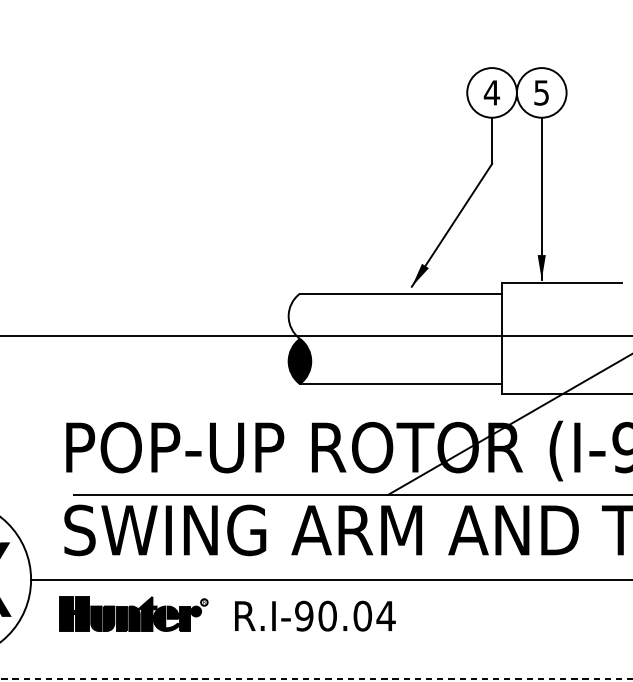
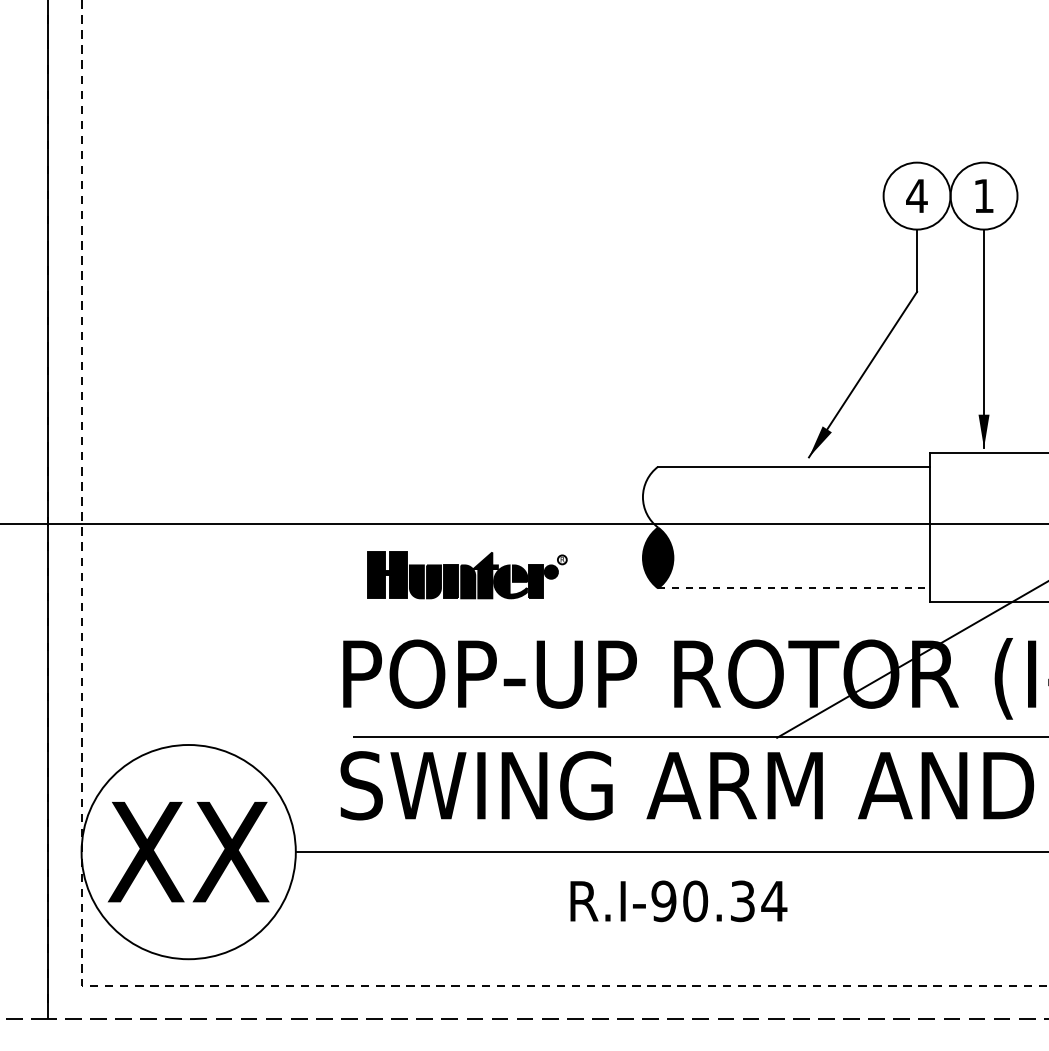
text: (541, 93) -> (983, 196), 5 -> 1
line: (401, 384) -> (794, 588), solid -> dashed
part: (133, 614) -> (467, 575), moved
text: (362, 616) -> (742, 901), R.I-90.04 -> R.I-90.34

